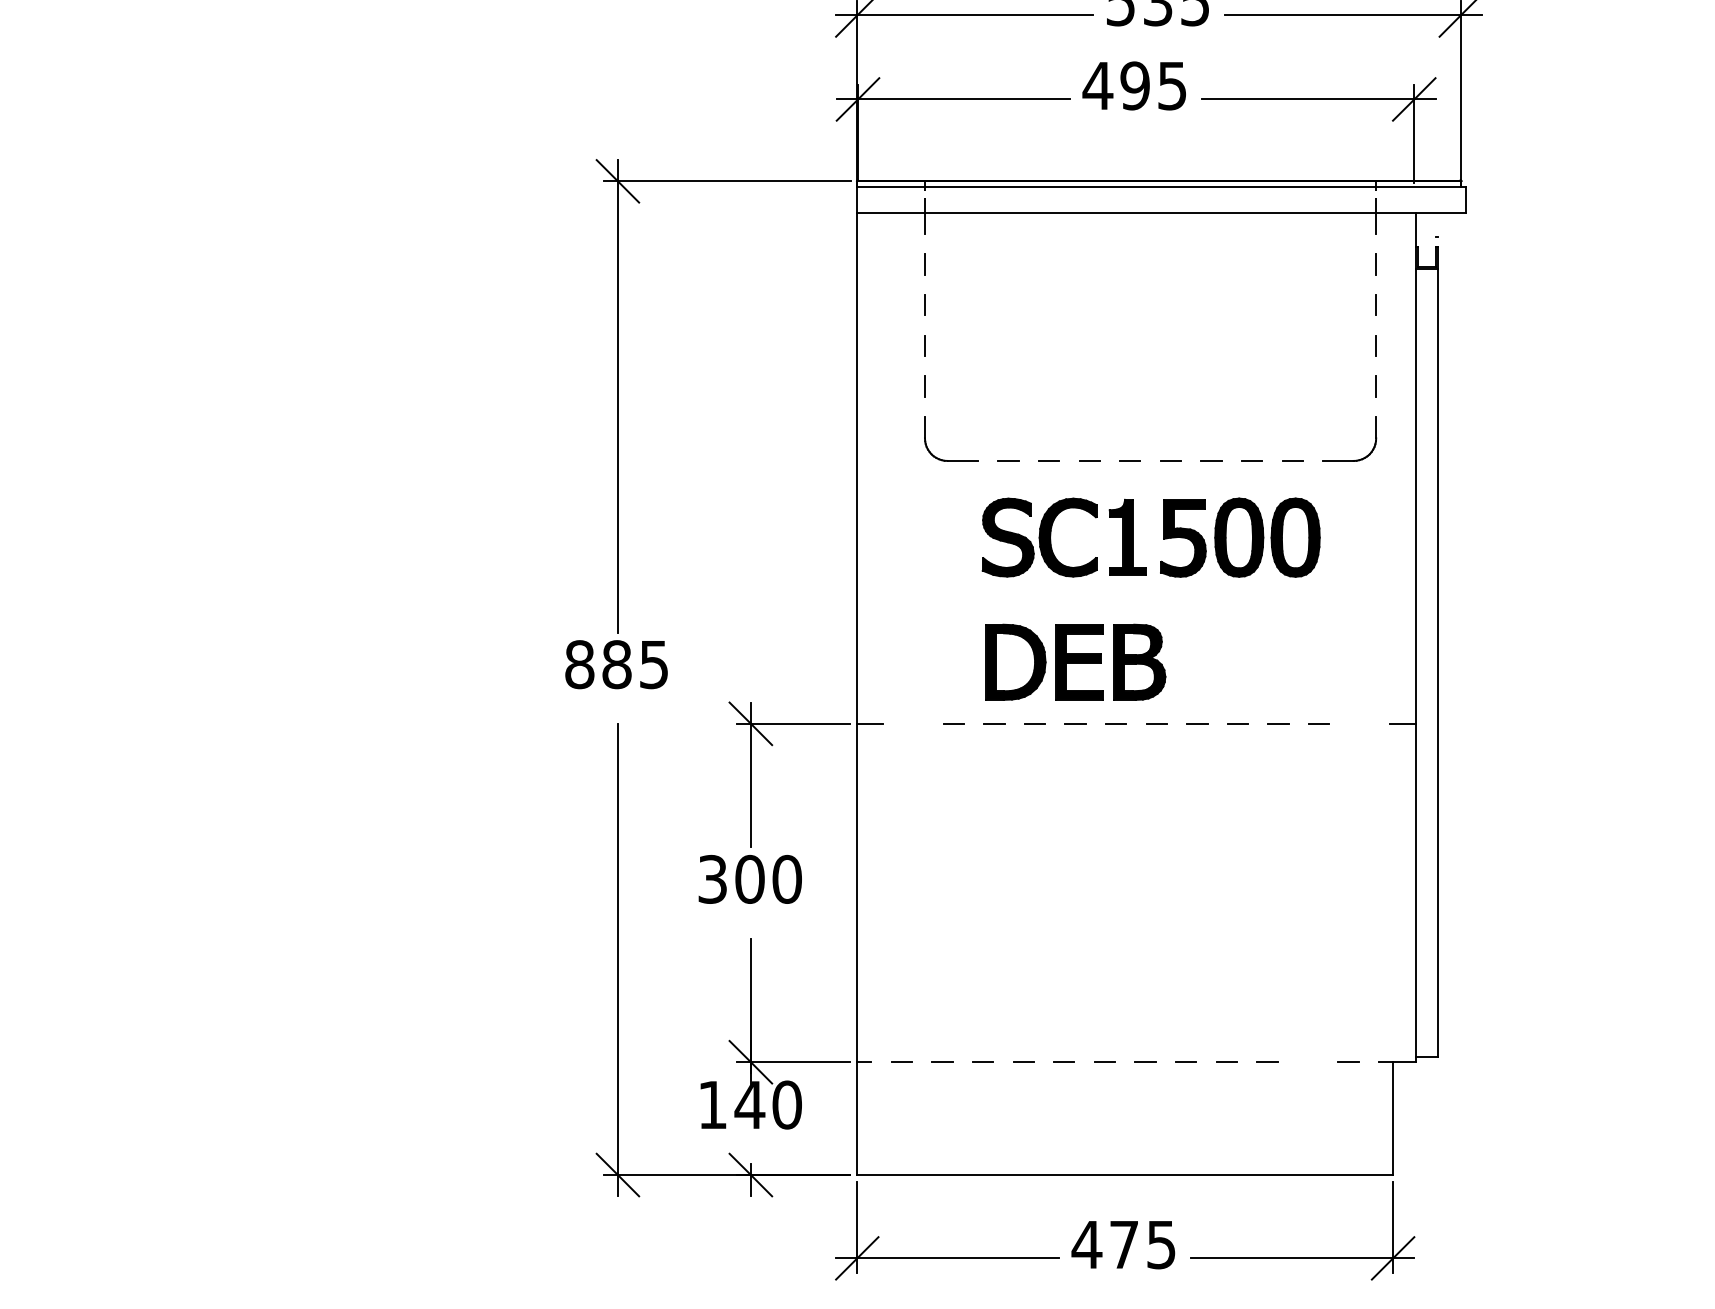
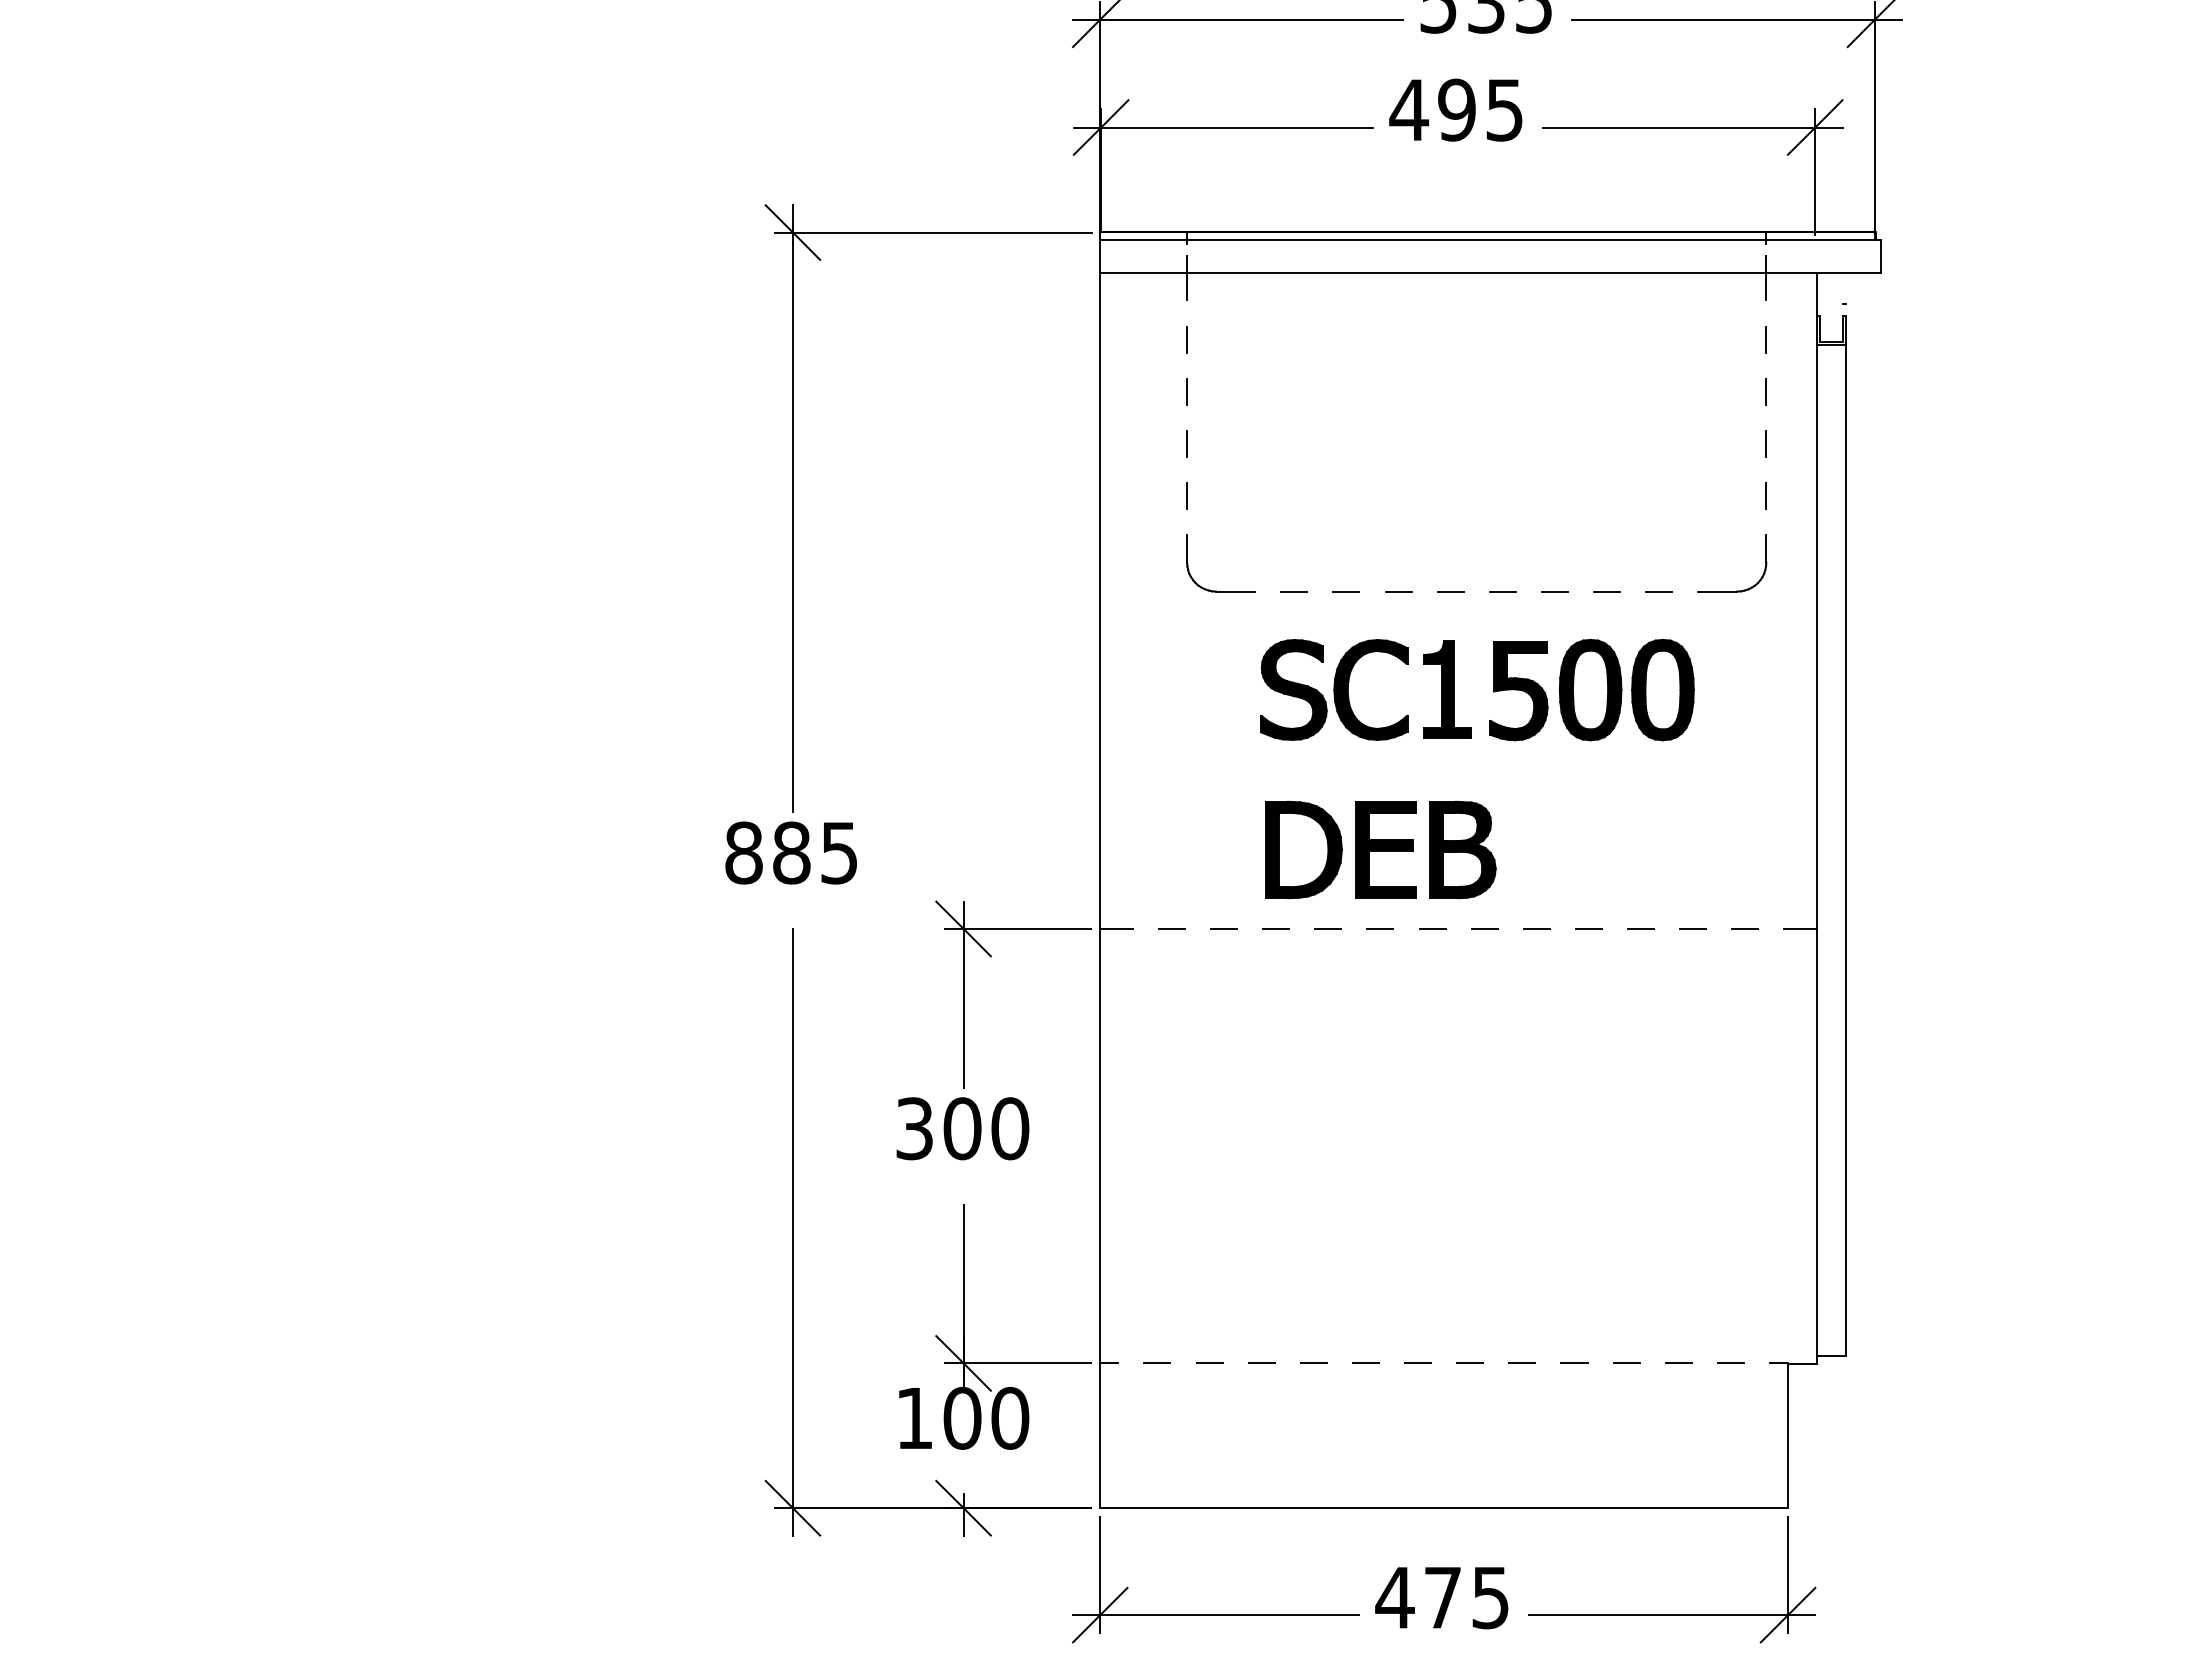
line: (912, 723) -> (1171, 928), added
line: (1359, 723) -> (1745, 928), added
line: (1307, 1062) -> (1678, 1363), added
text: (749, 1104) -> (962, 1417), 140 -> 100

